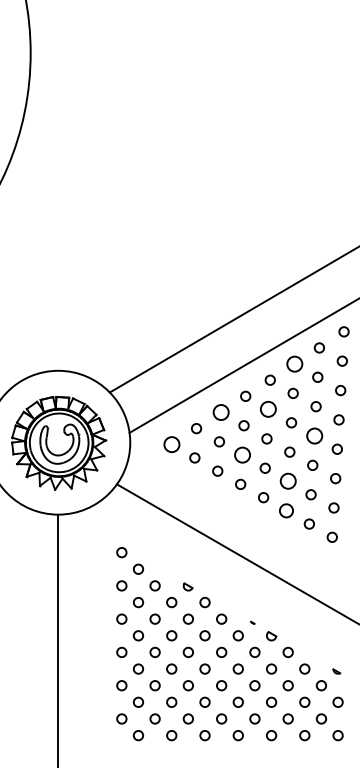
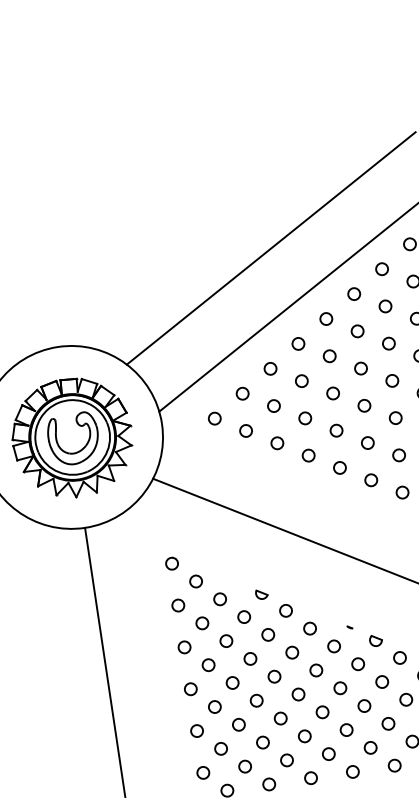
circle: (294, 363) -> (353, 293), size x0.62
circle: (268, 409) -> (329, 356), size x0.62
circle: (220, 412) -> (269, 368), size x0.62
circle: (313, 435) -> (391, 380), size x0.62
circle: (171, 444) -> (214, 418), size x0.62
circle: (241, 454) -> (304, 417), size x0.62
circle: (287, 481) -> (367, 443), size x0.62
circle: (286, 510) -> (371, 479), size x0.71

